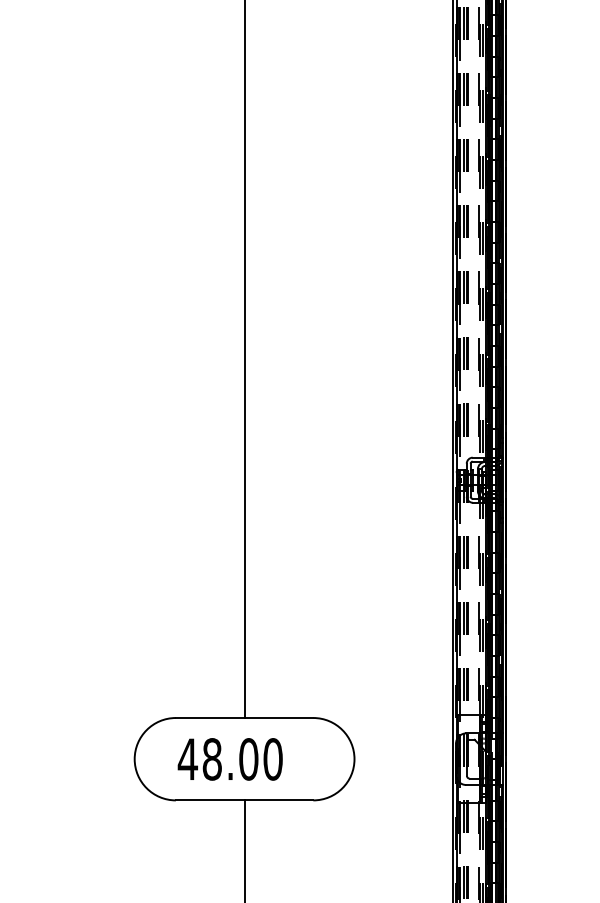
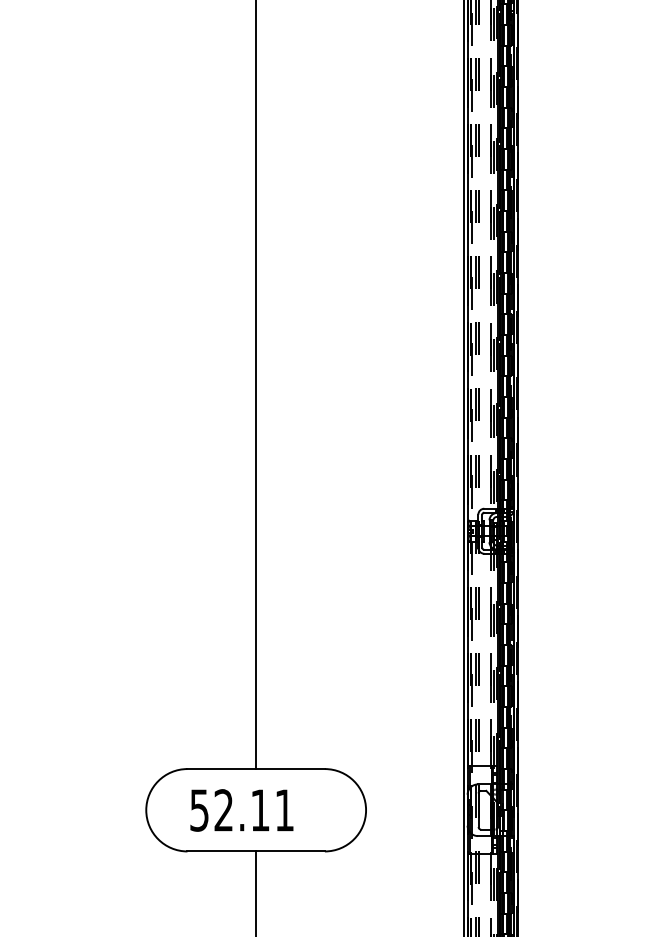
text: (229, 759) -> (241, 810), 48.00 -> 52.11

